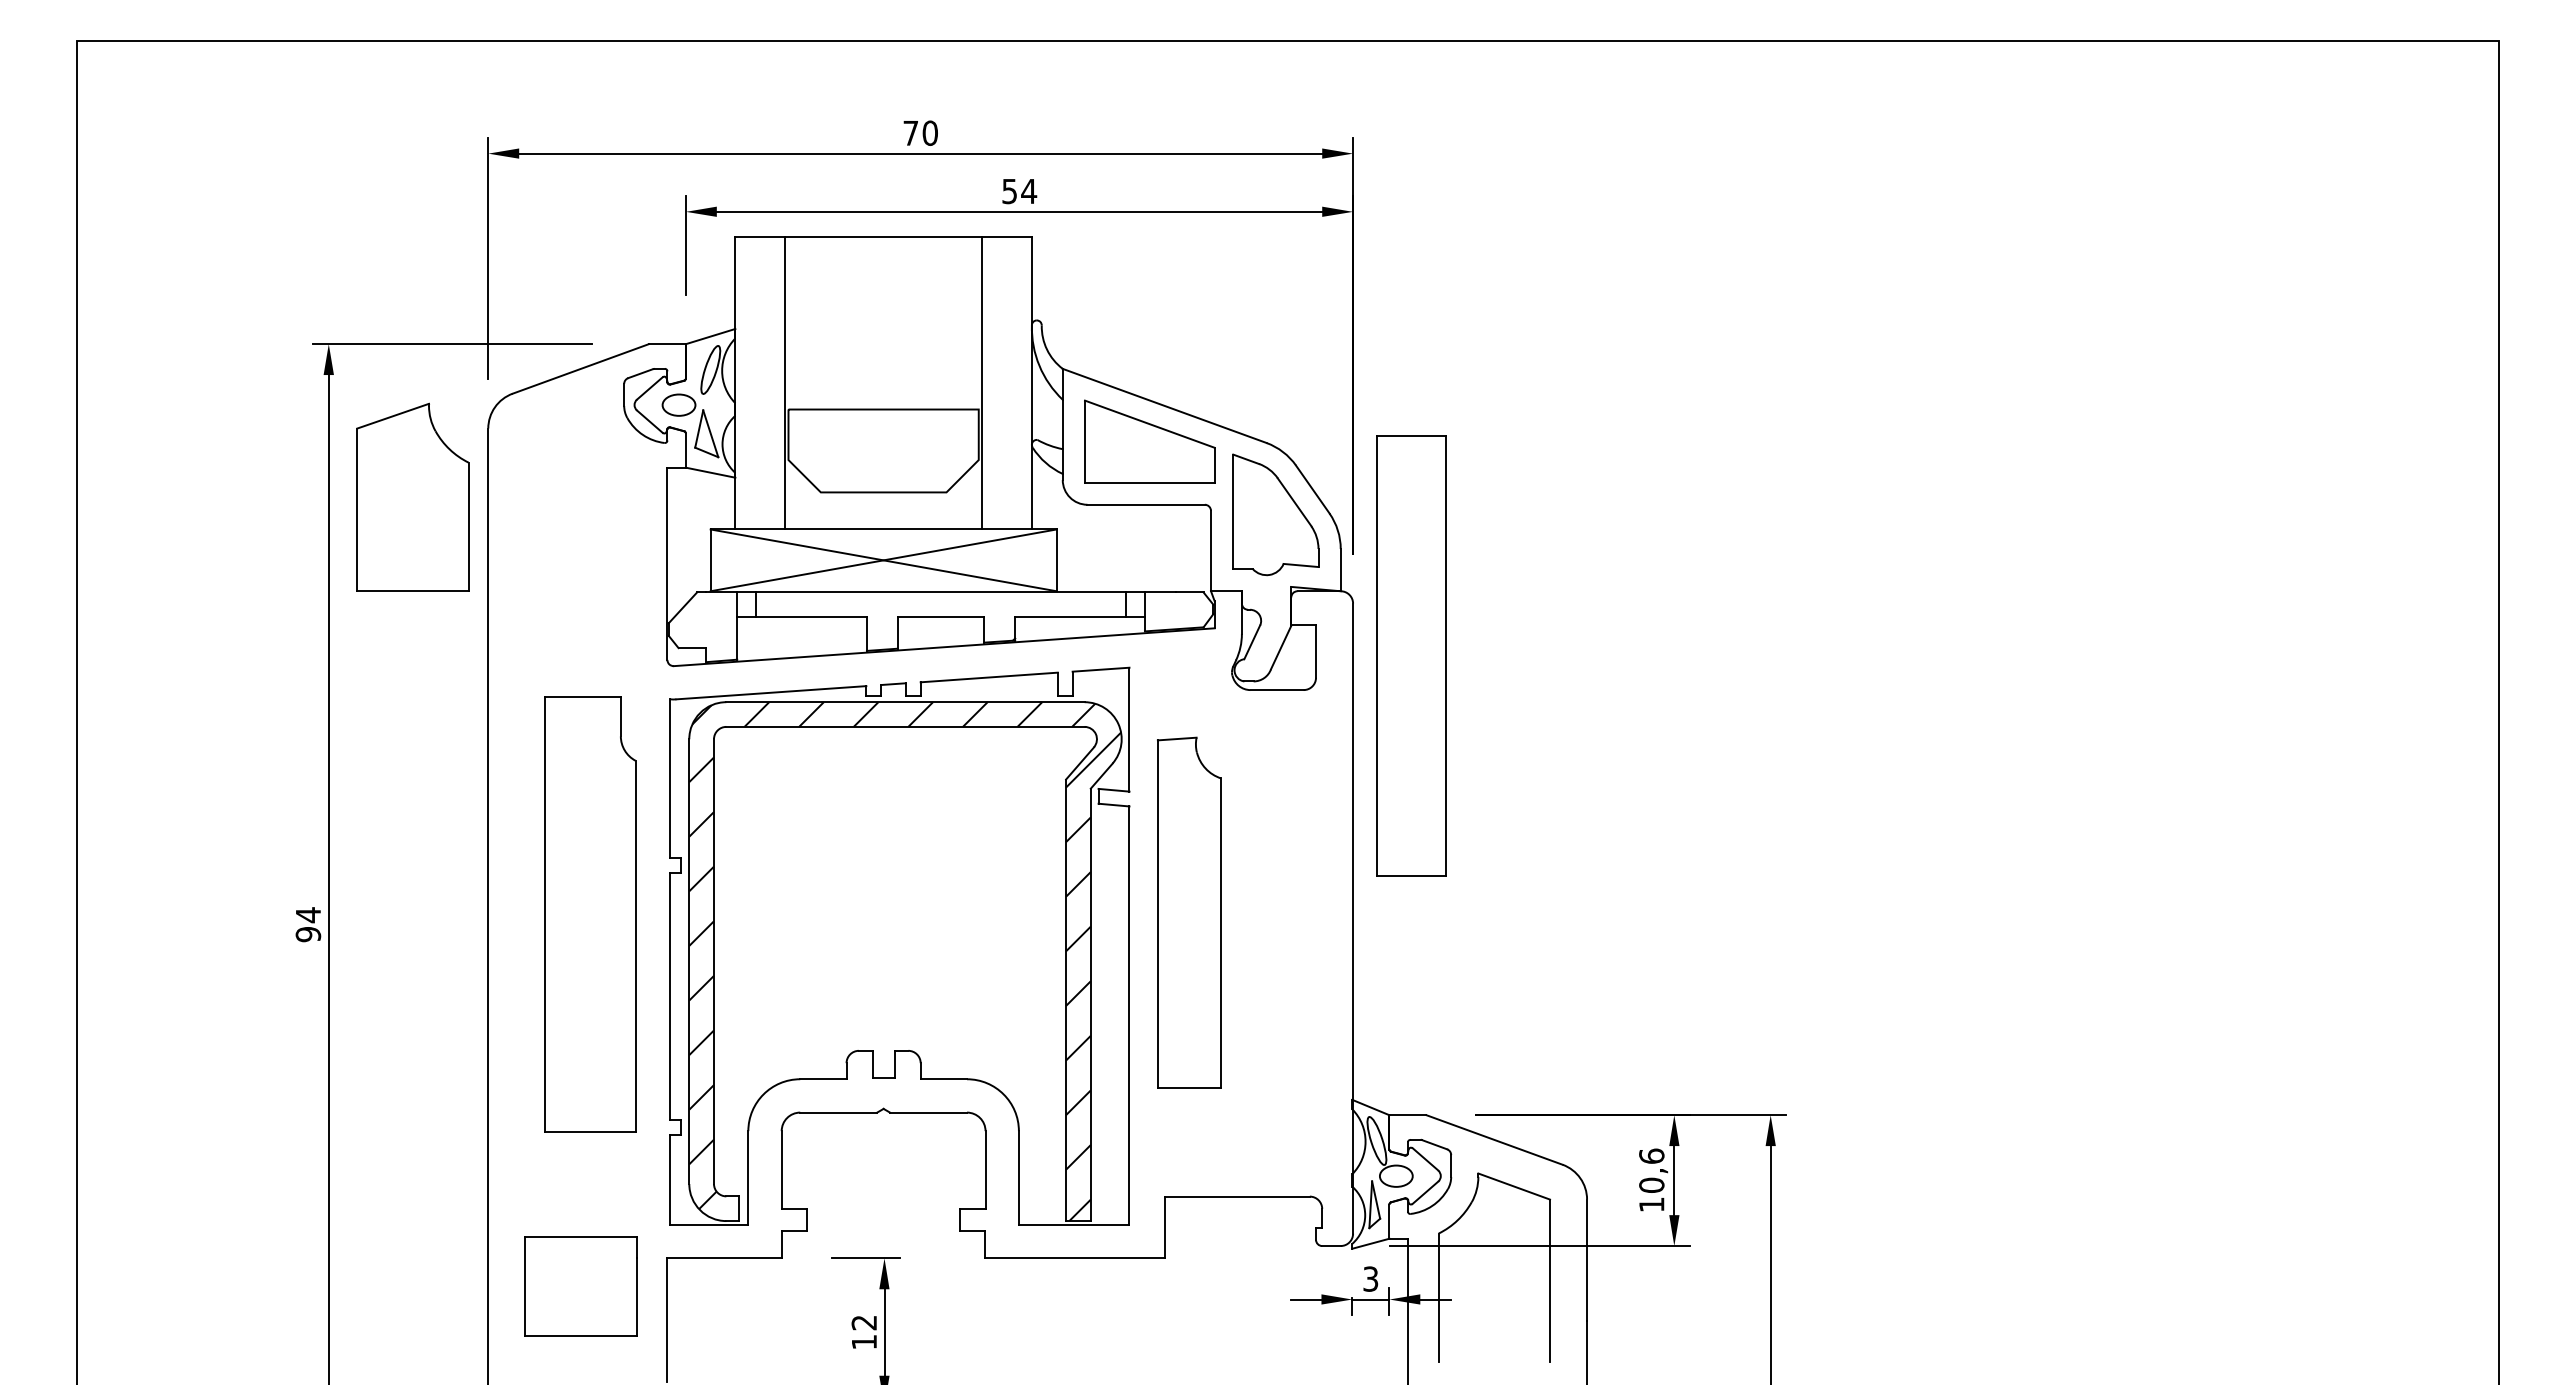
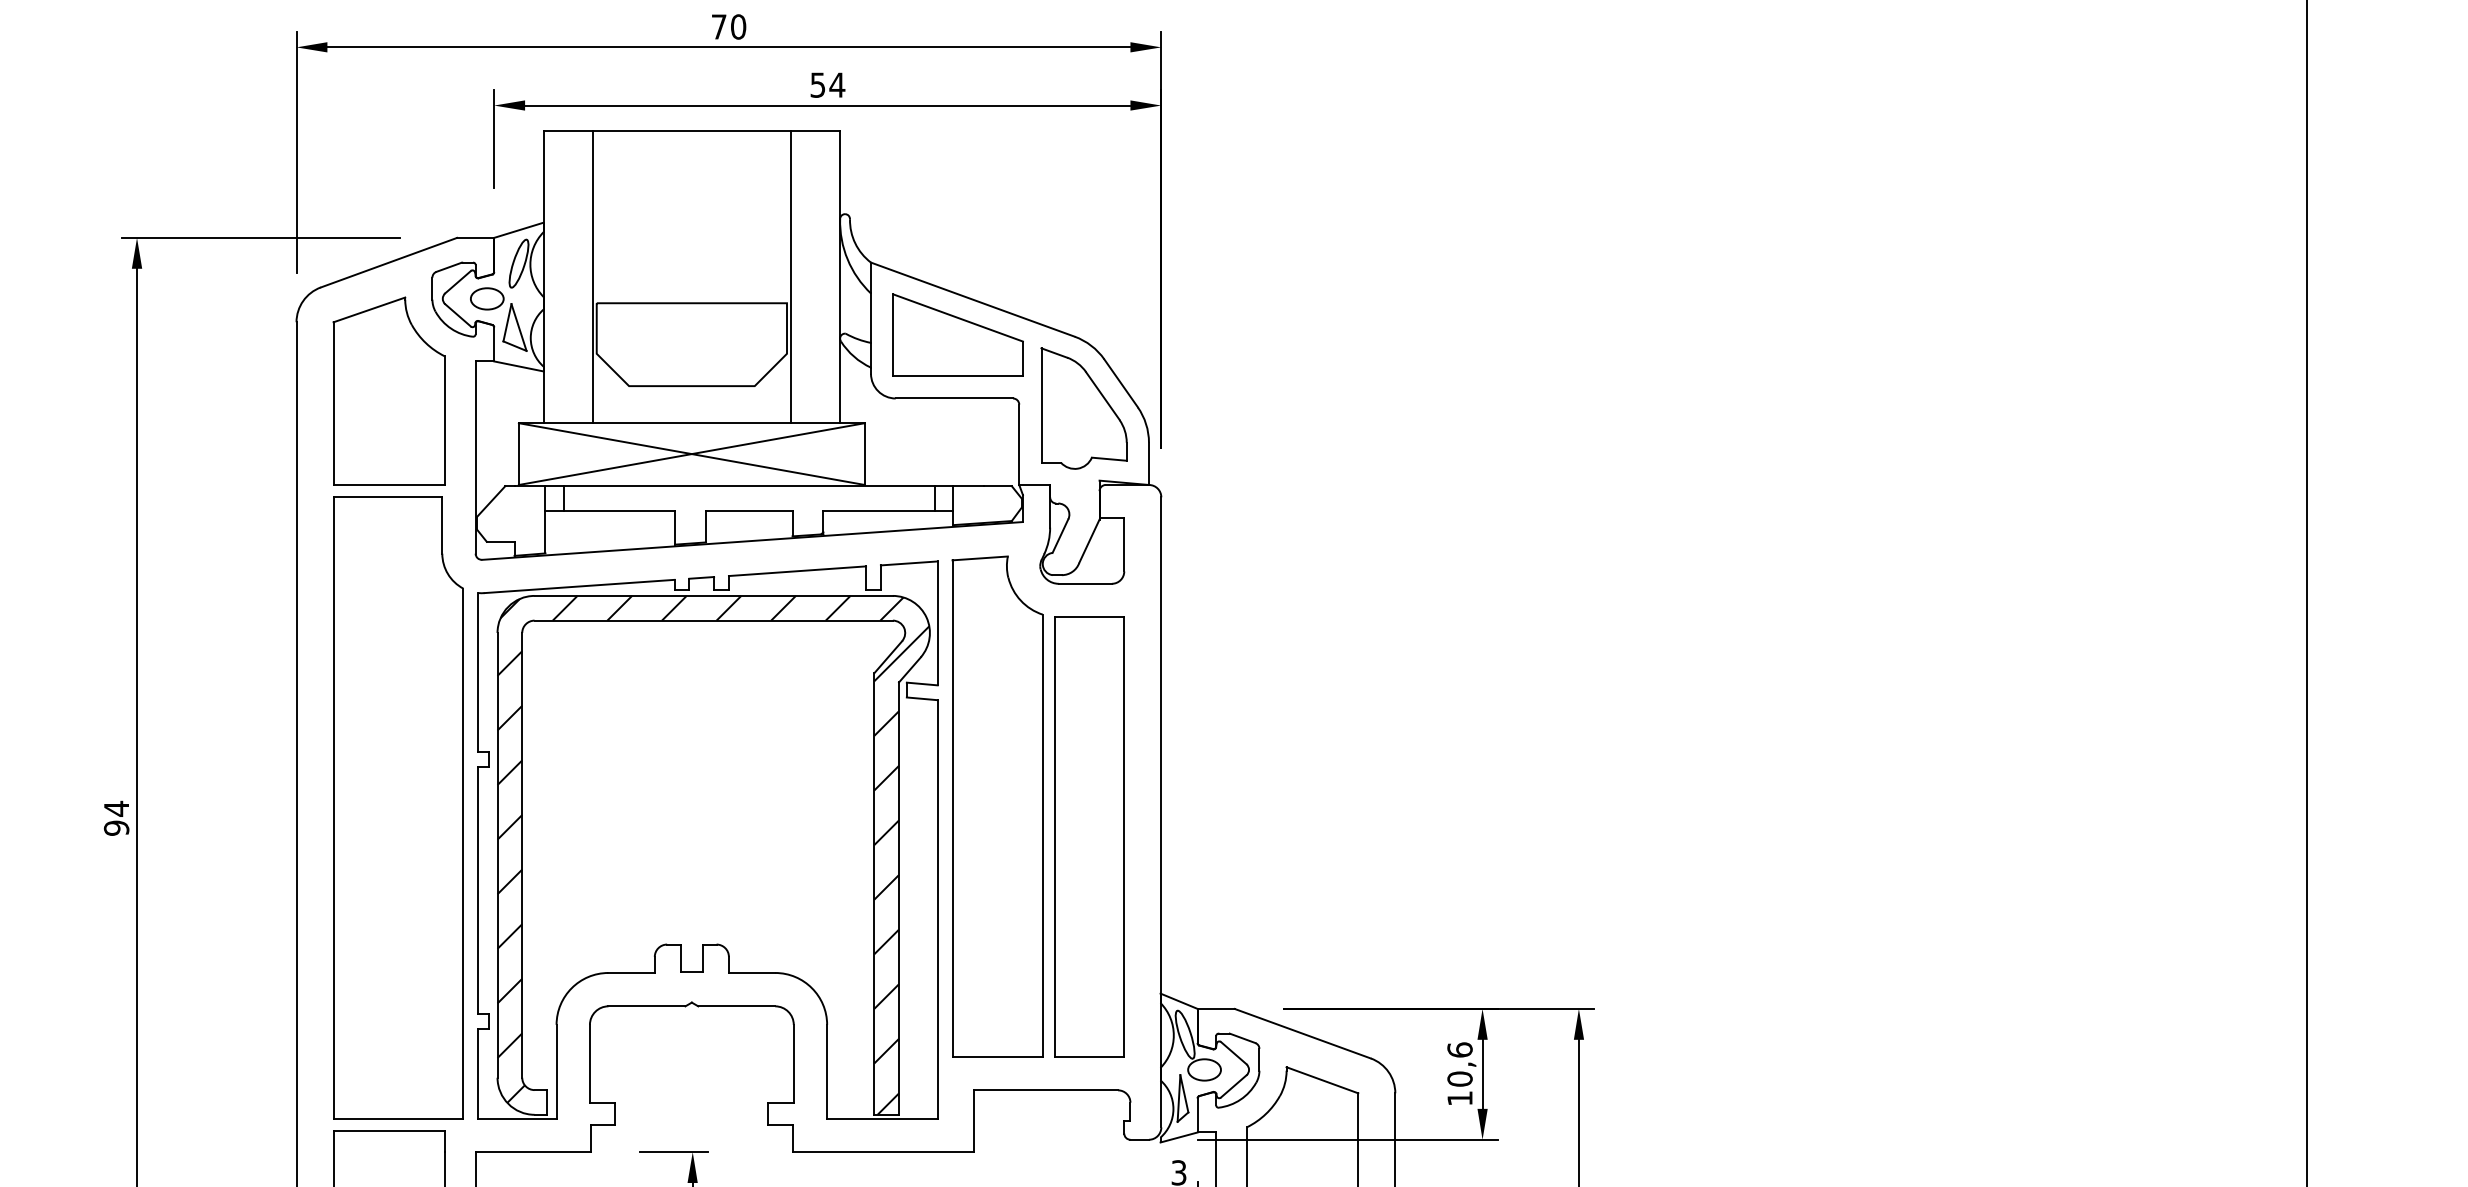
part: (412, 496) -> (388, 390), moved
part: (1411, 655) -> (1089, 836), moved
part: (1189, 912) -> (997, 806), size x1.43
part: (589, 914) -> (397, 808), size x1.43

